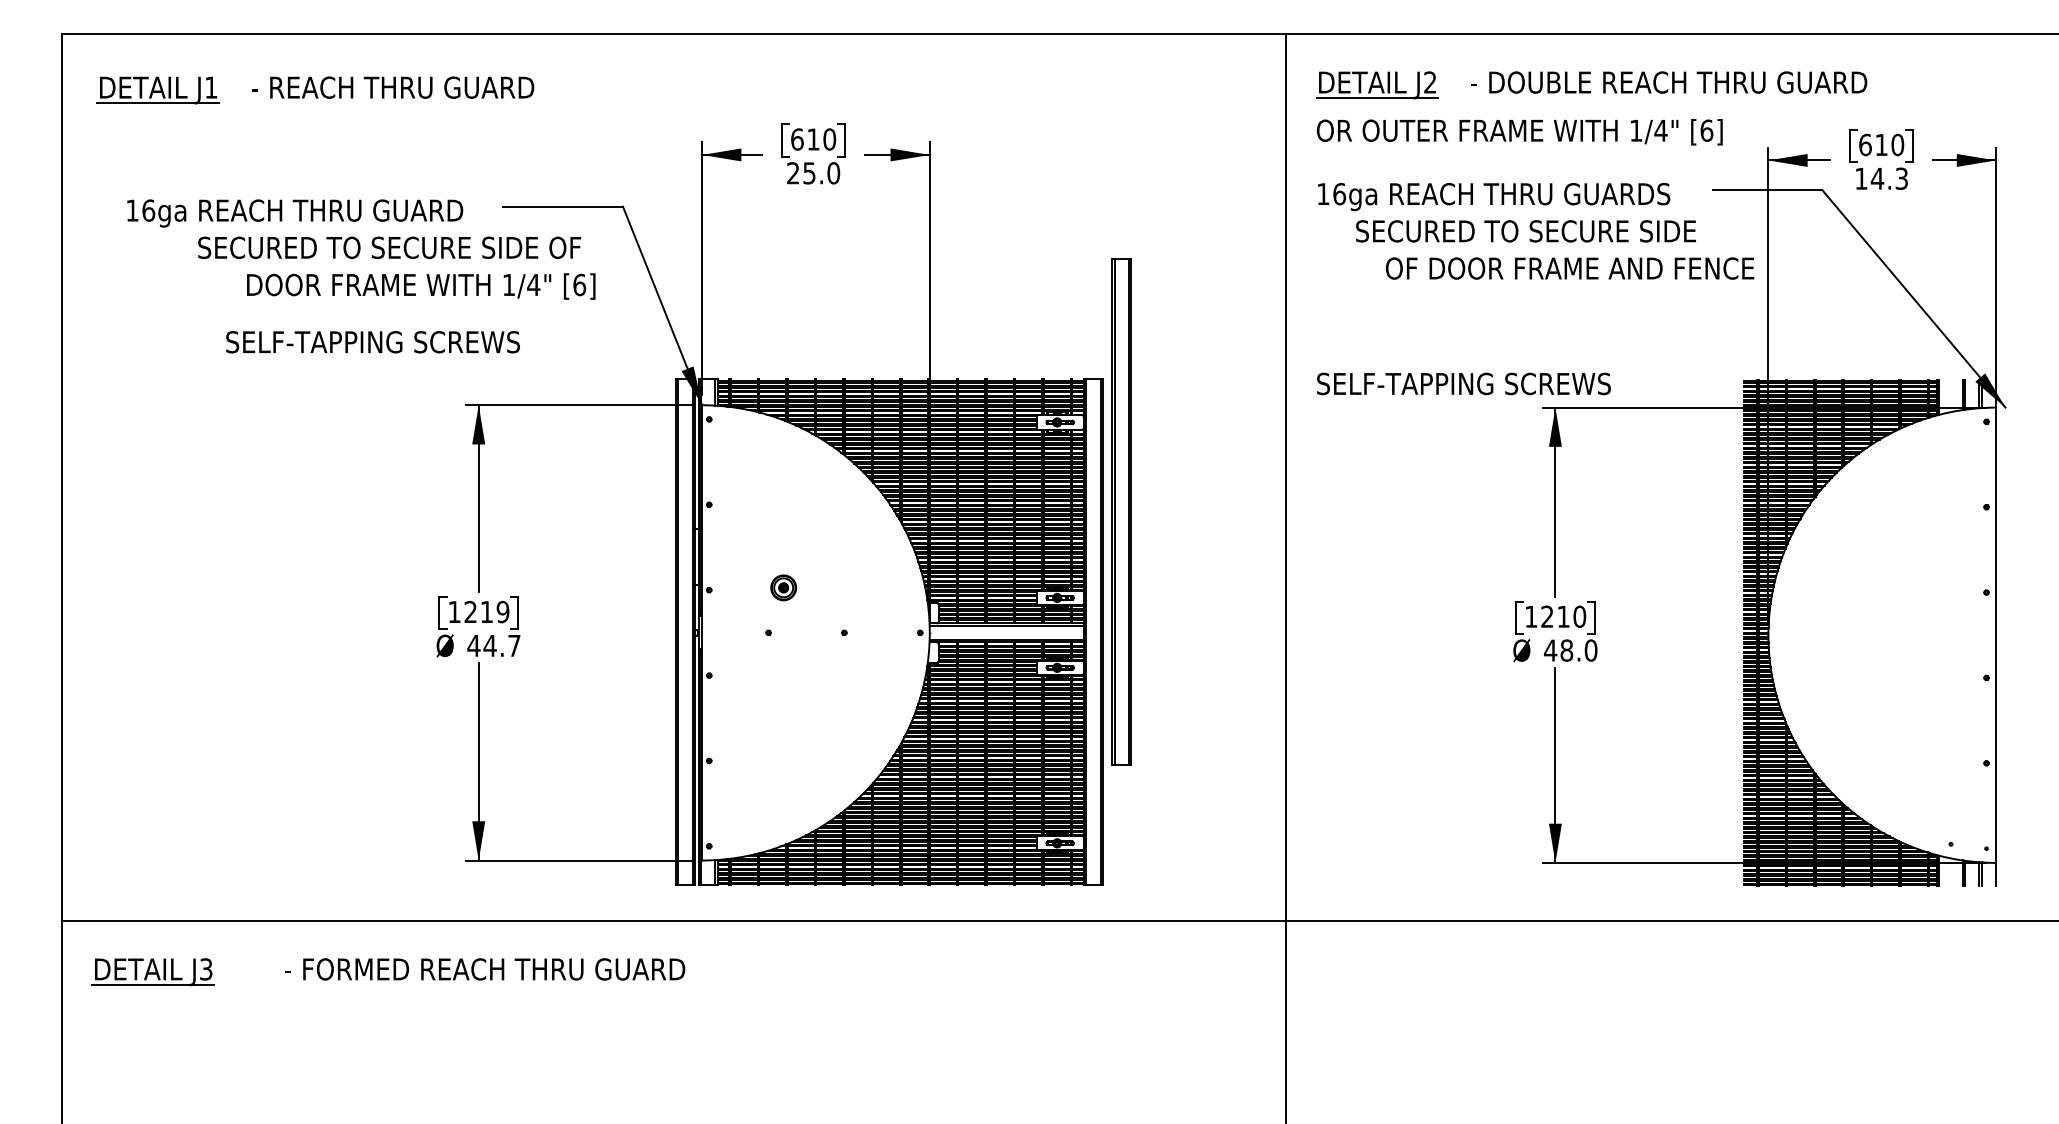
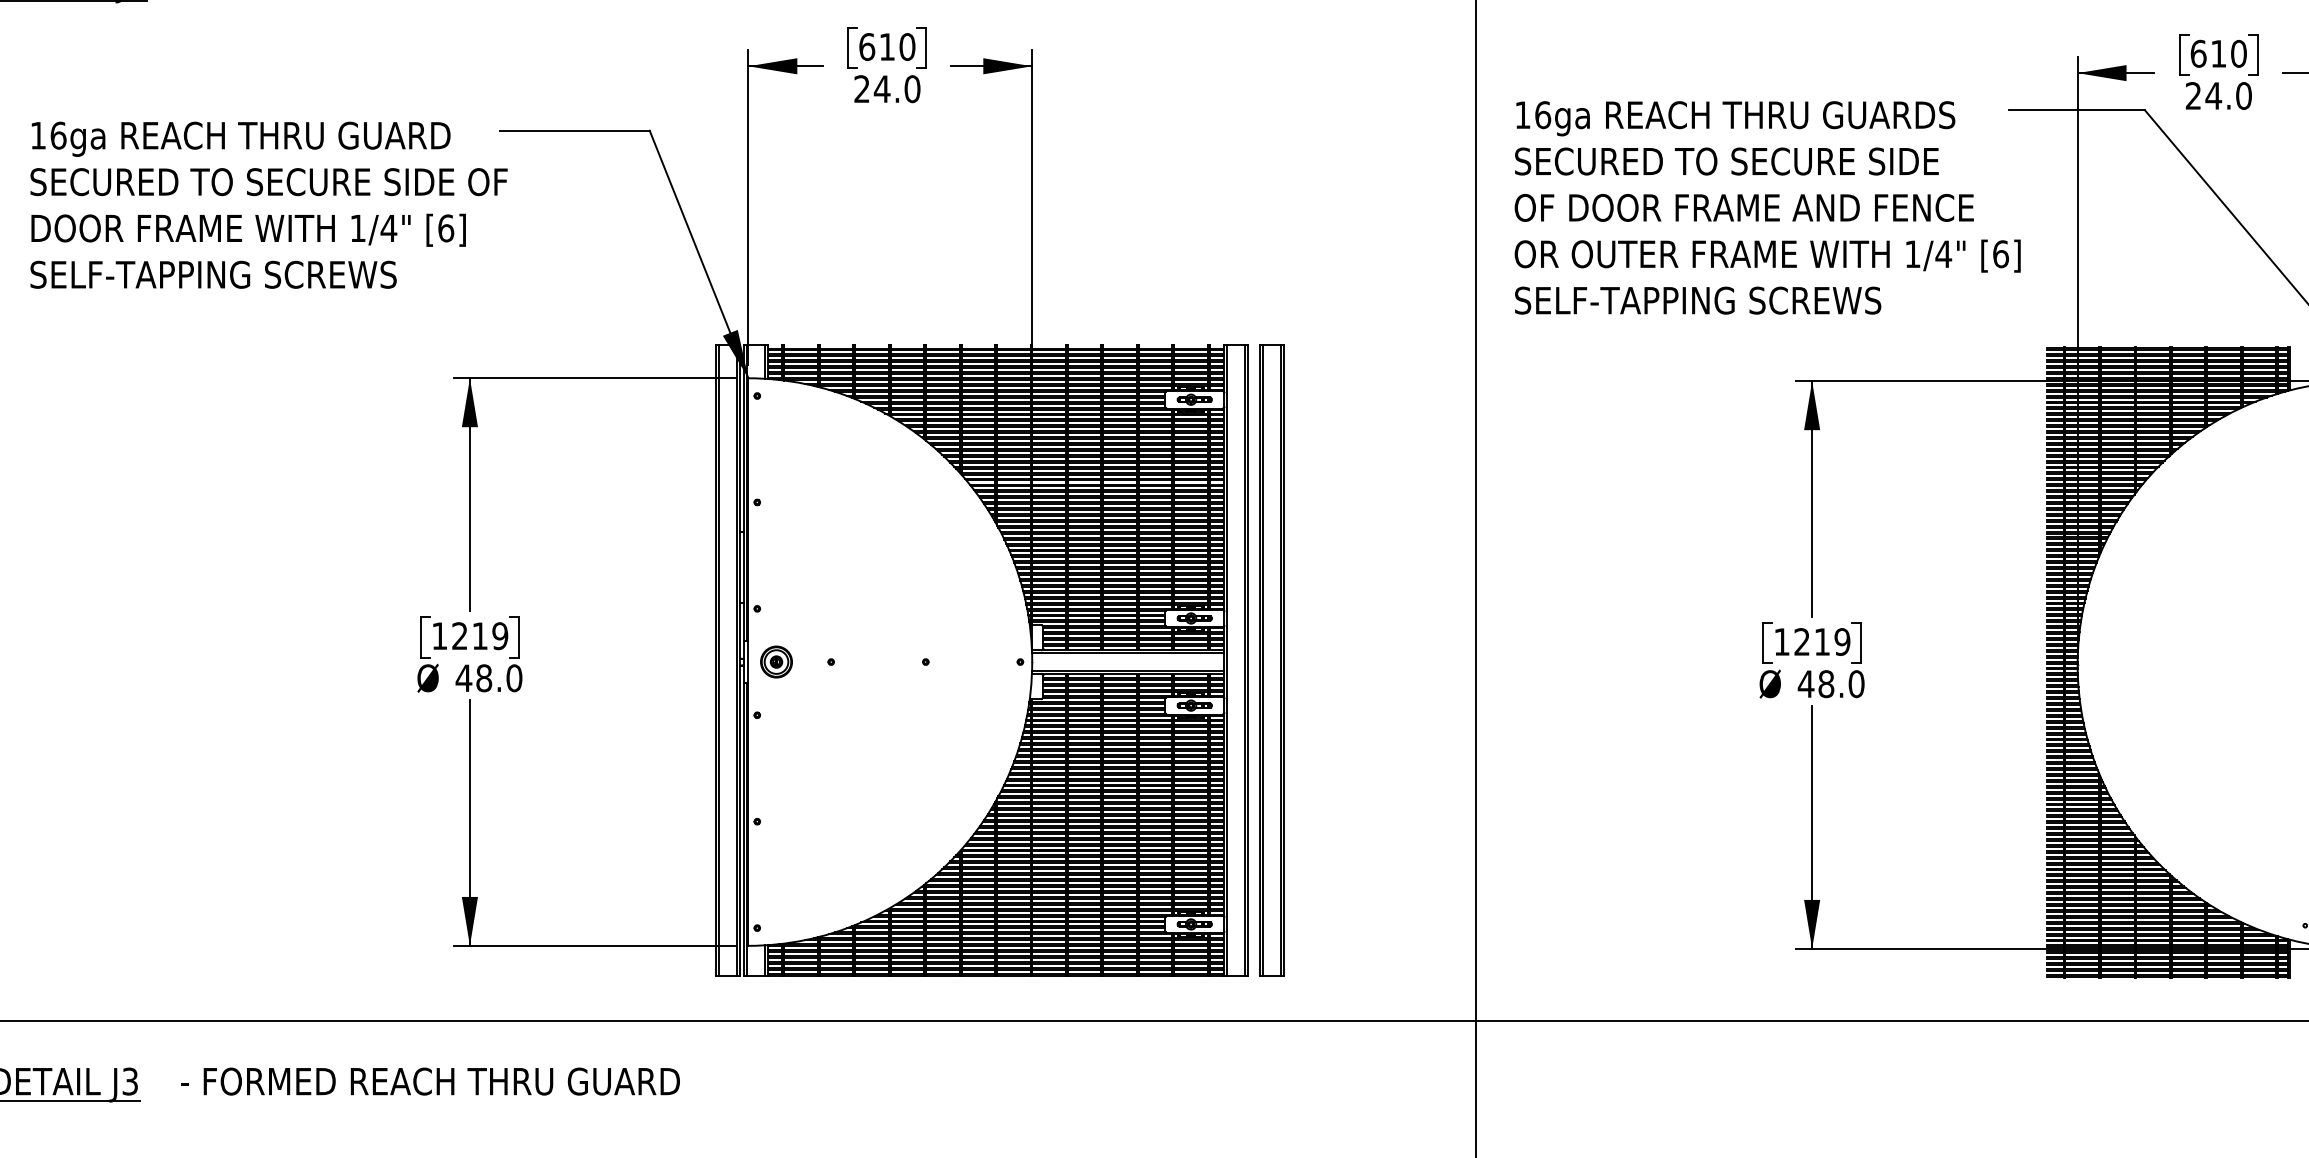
text: (1519, 132) -> (1767, 256), moved
text: (809, 173) -> (882, 89), 25.0 -> 24.0
text: (1881, 178) -> (2218, 95), 14.3 -> 24.0
text: (1525, 231) -> (1726, 161), moved
text: (389, 247) -> (268, 181), moved
text: (1569, 268) -> (1743, 207), moved
text: (421, 286) -> (248, 230), moved
text: (372, 342) -> (212, 275), moved
text: (1463, 383) -> (1697, 300), moved
part: (1121, 511) -> (1271, 660), moved
part: (783, 587) -> (776, 661), moved
text: (1579, 616) -> (1842, 641), 1210 -> 1219
text: (501, 645) -> (498, 677), 44.7 -> 48.0
text: (485, 969) -> (430, 1081), moved

